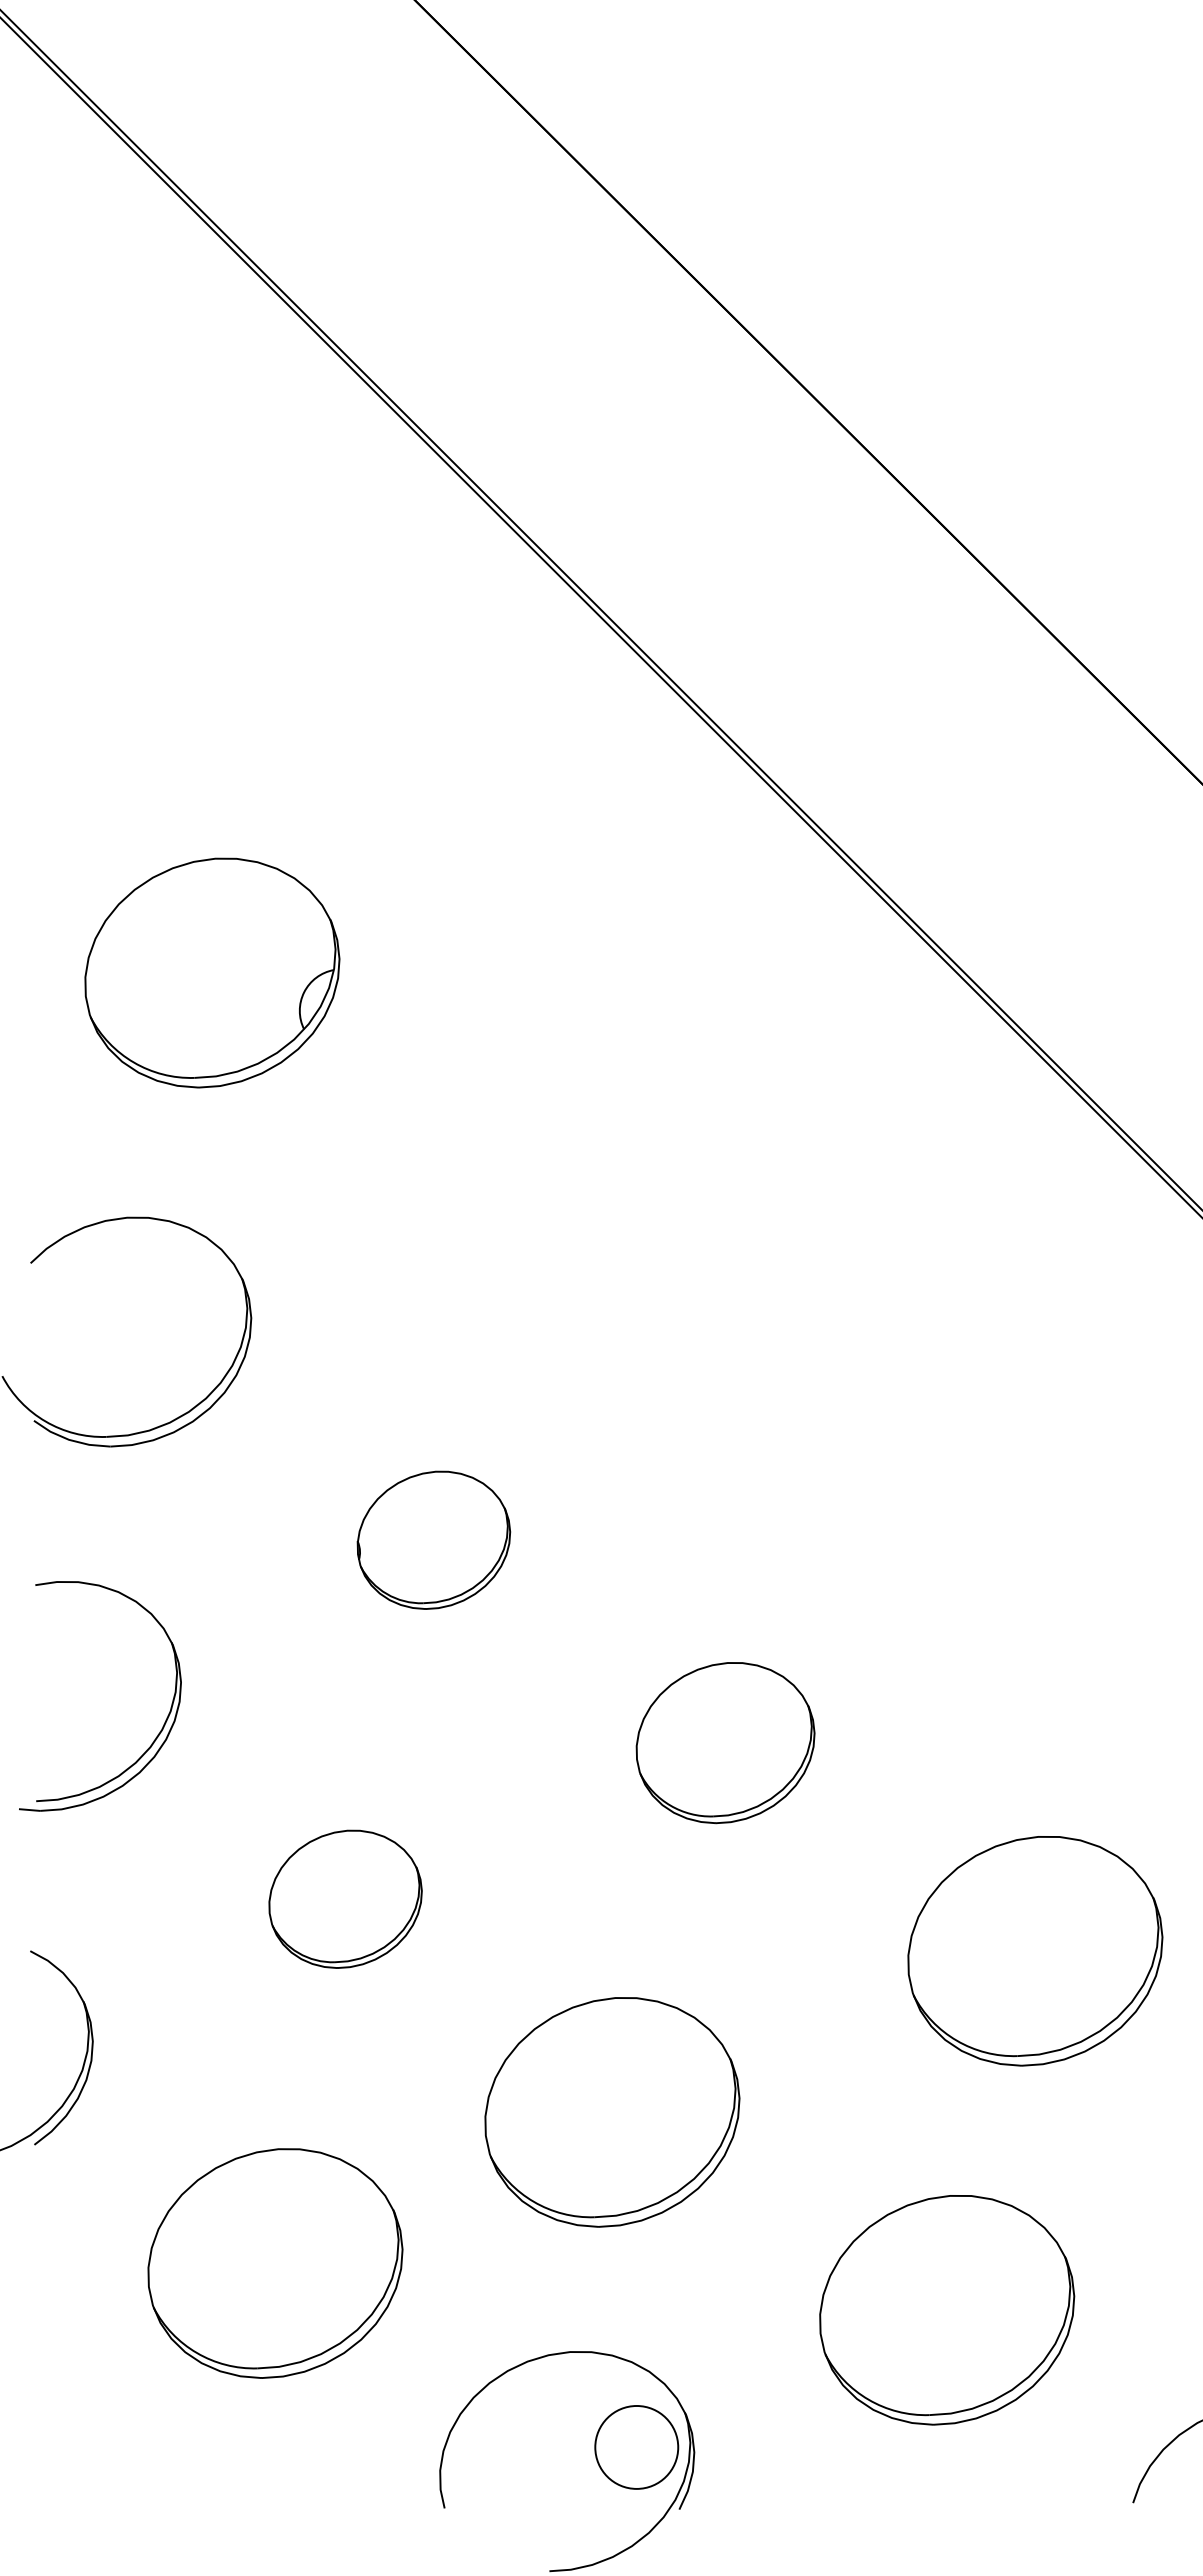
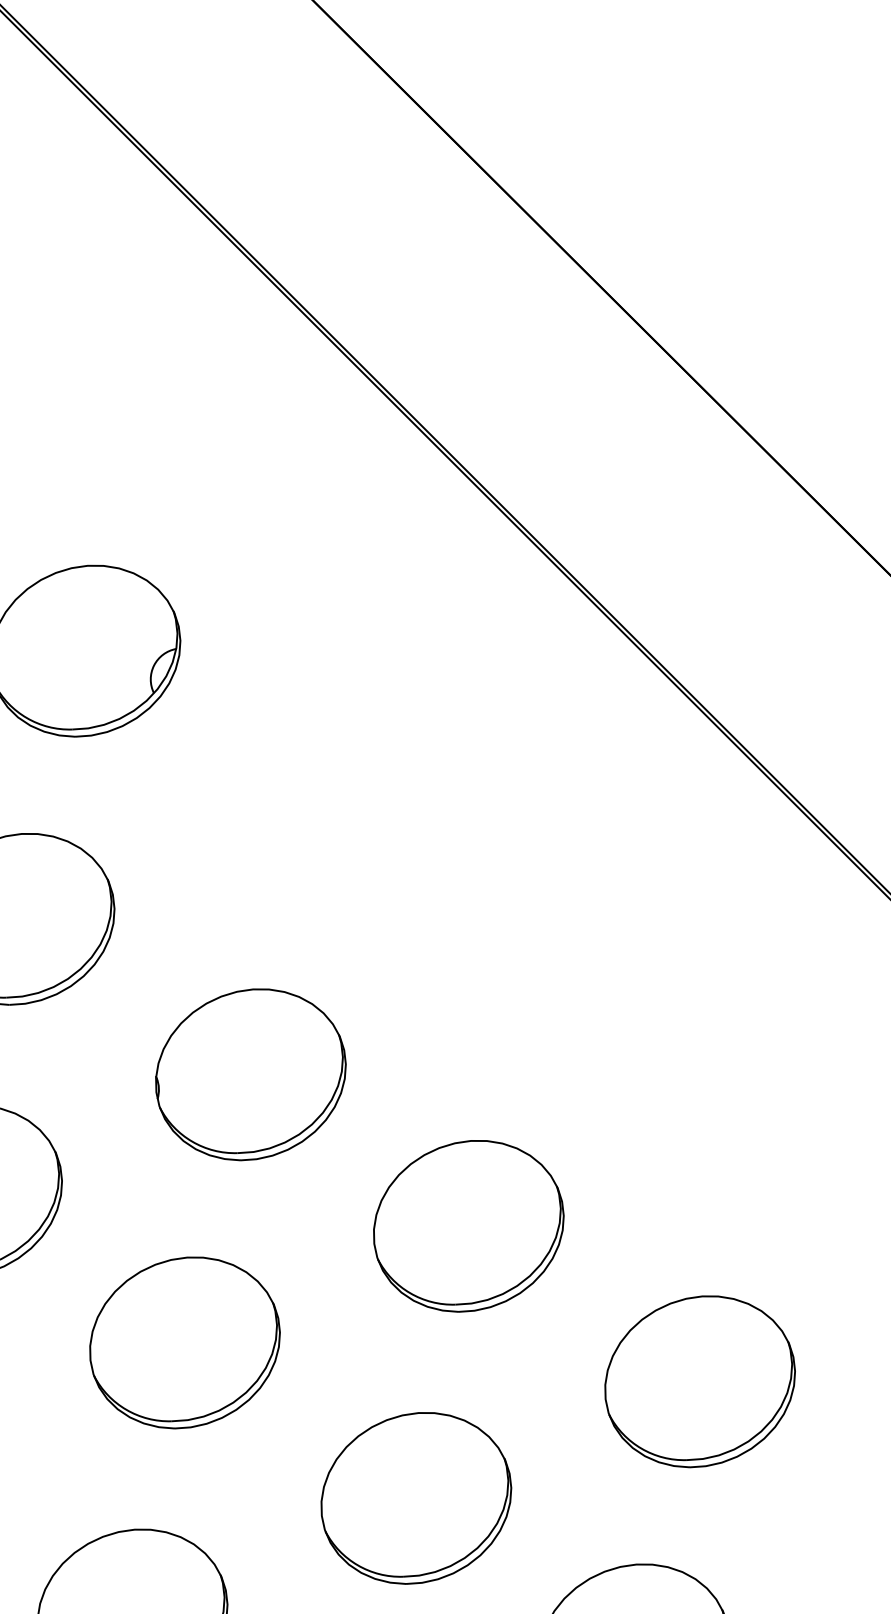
part: (433, 1540) -> (250, 1075), size x1.67
part: (725, 1742) -> (468, 1225), size x1.43
part: (345, 1899) -> (184, 1343), size x1.67
part: (612, 2112) -> (416, 1498), moved

